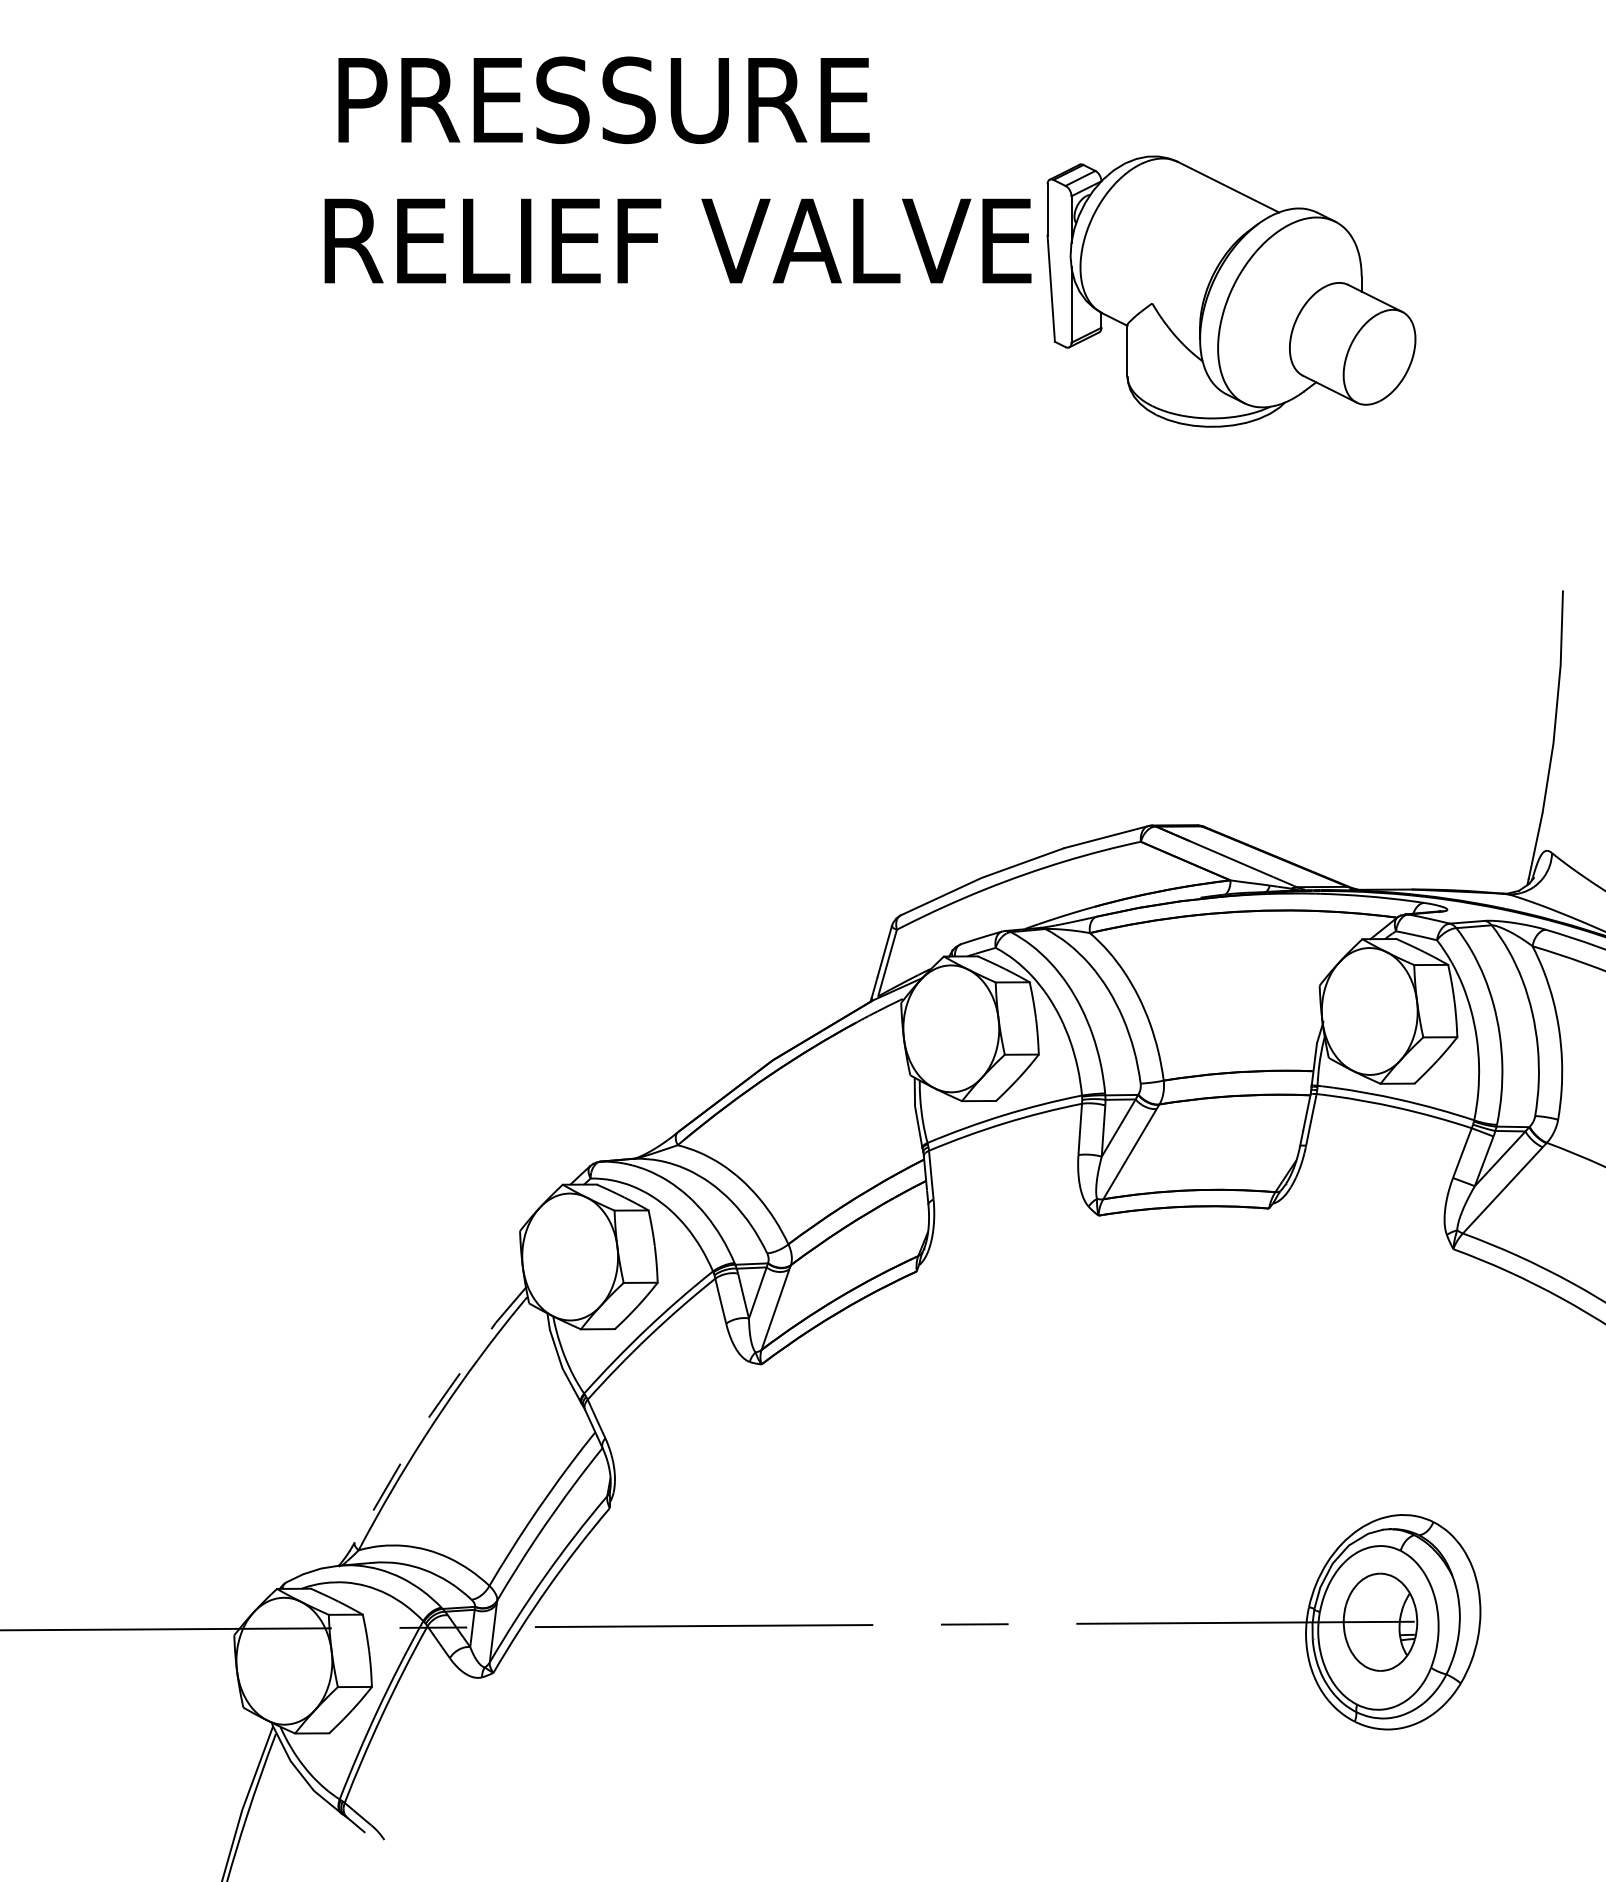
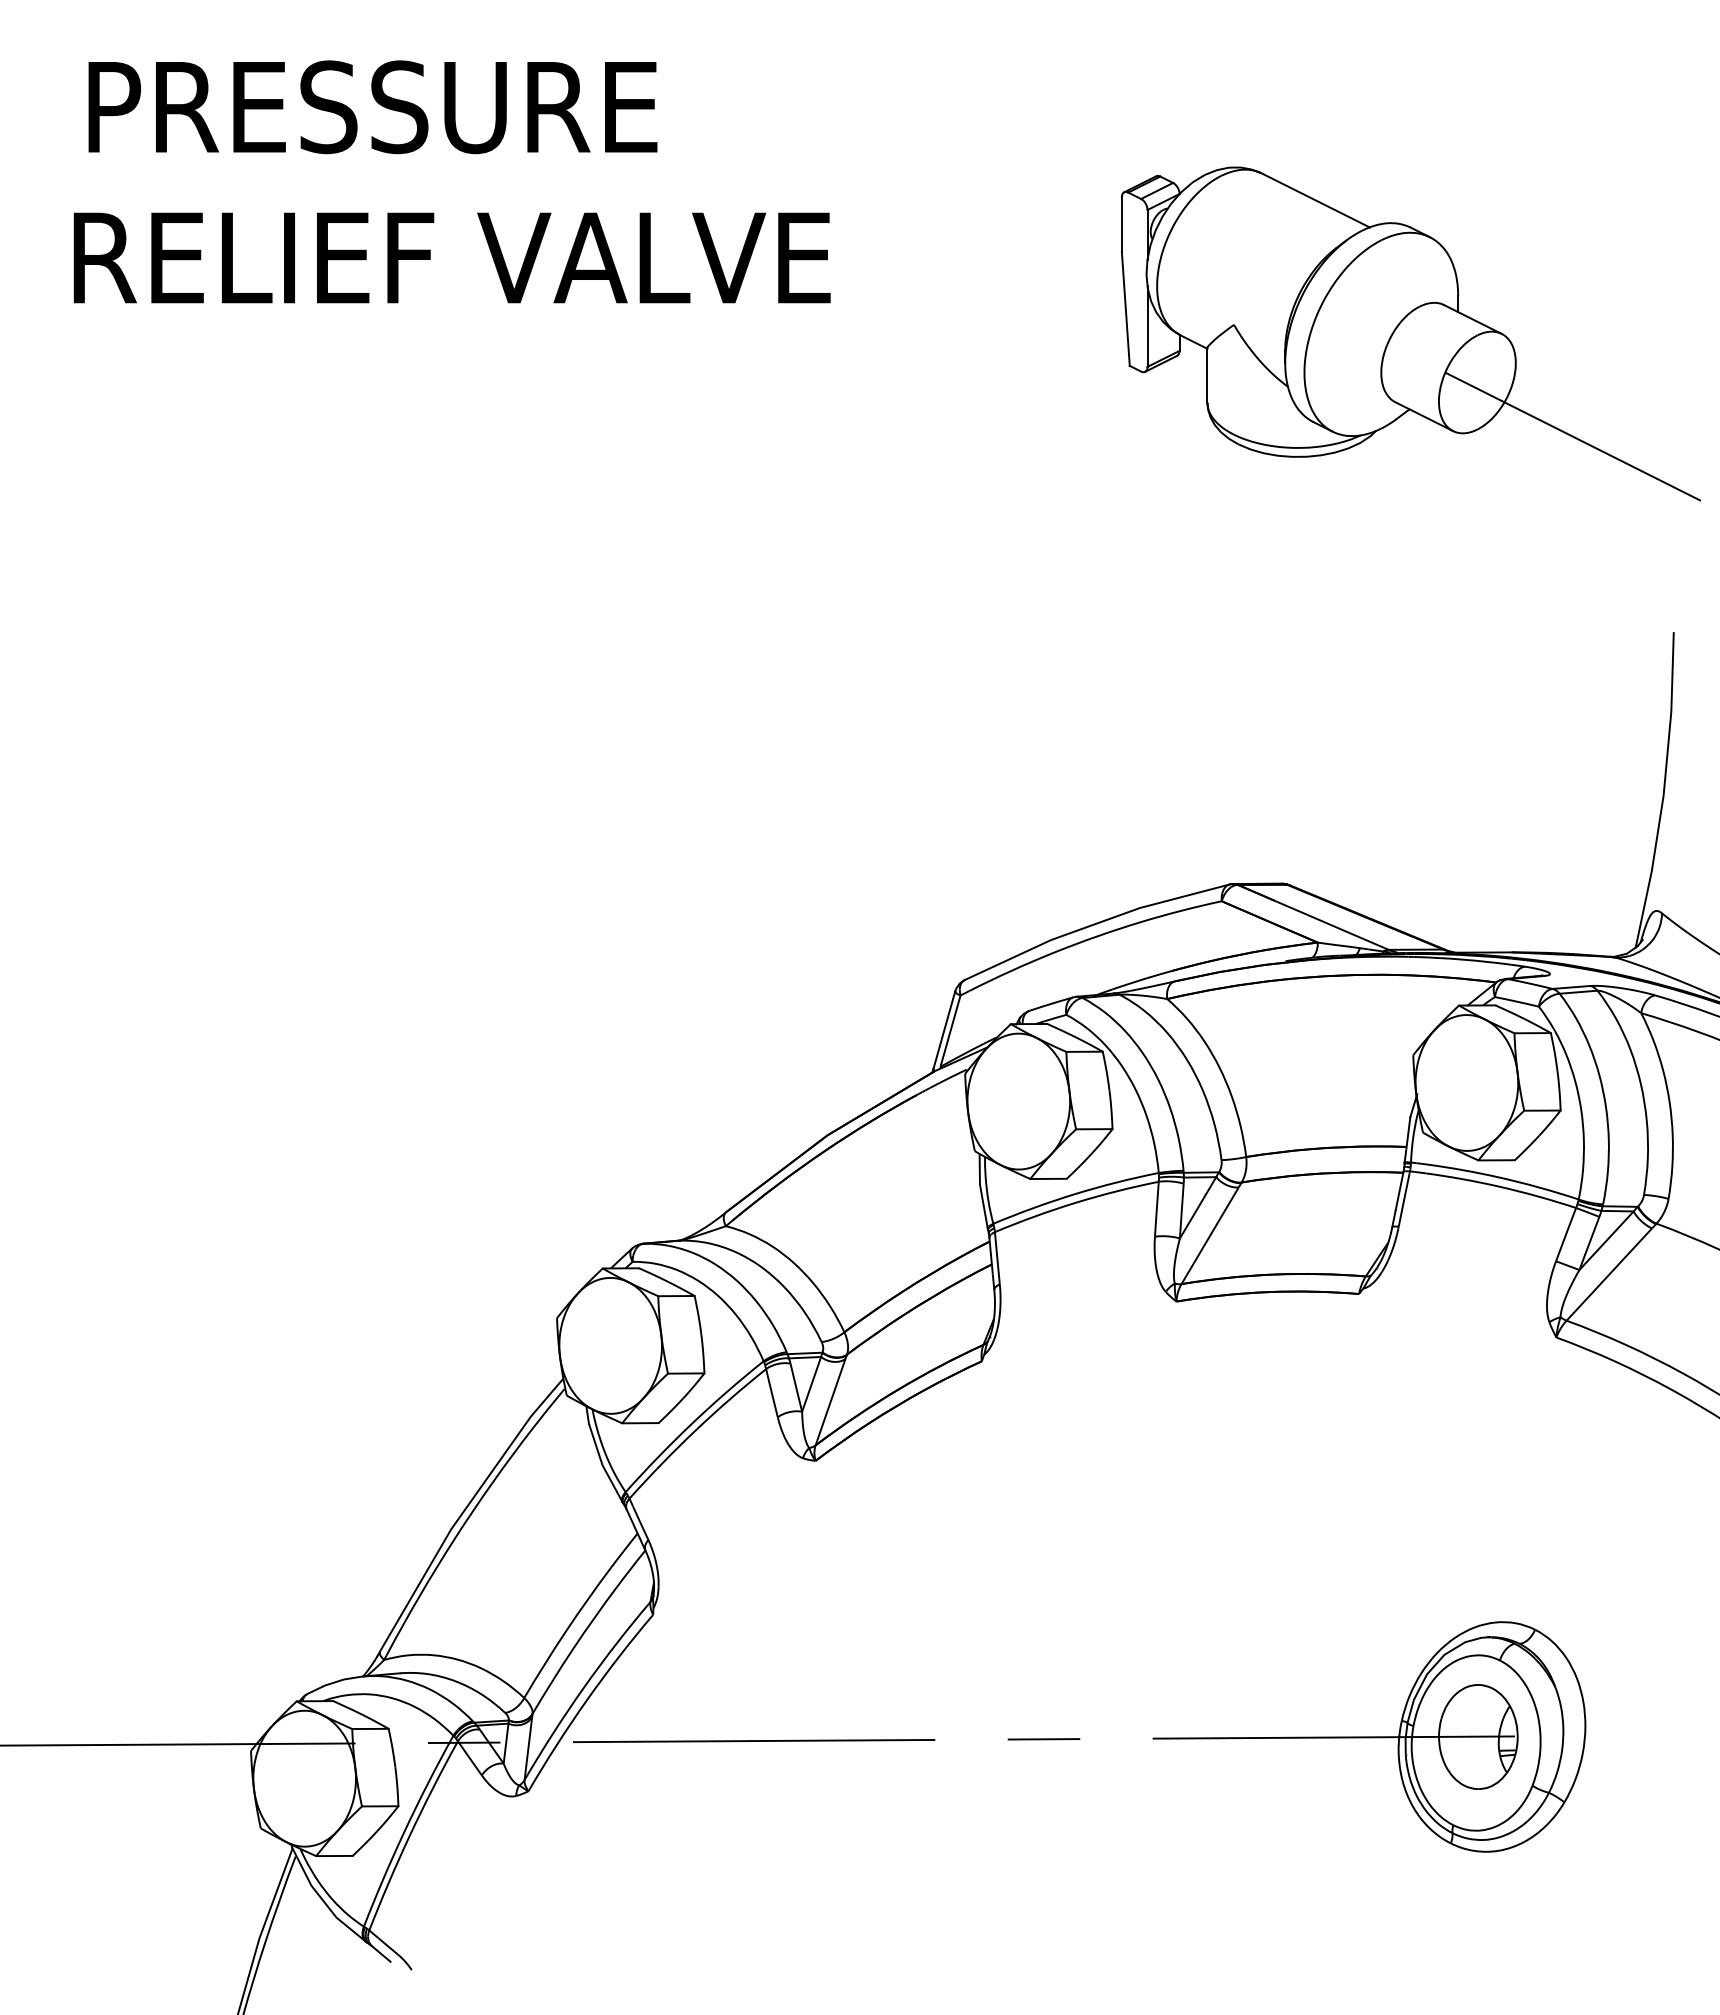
text: (677, 169) -> (451, 181), moved
line: (1468, 407) -> (1572, 436), added
line: (433, 1410) -> (464, 1510), dashed -> solid

